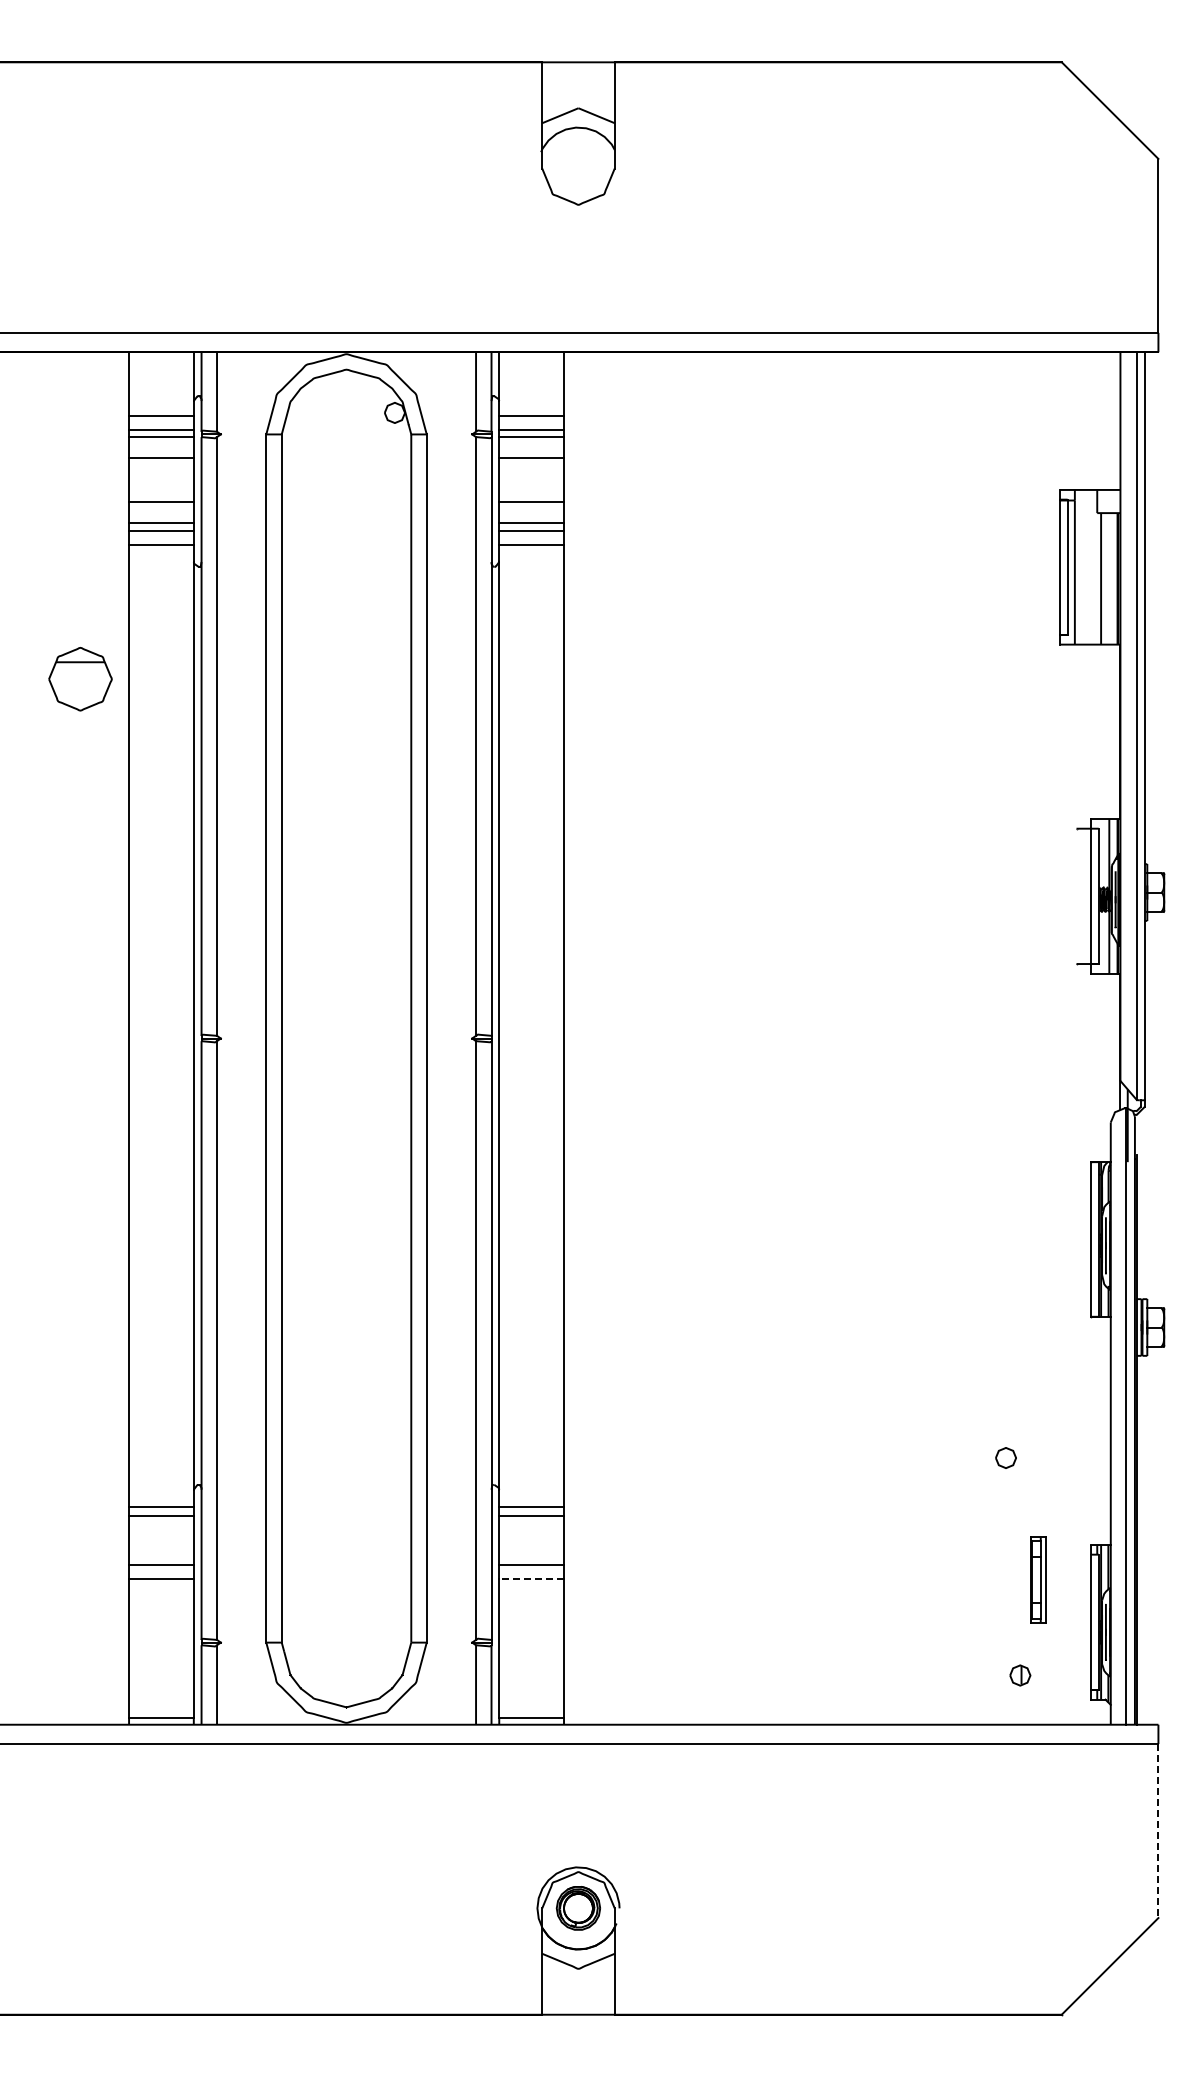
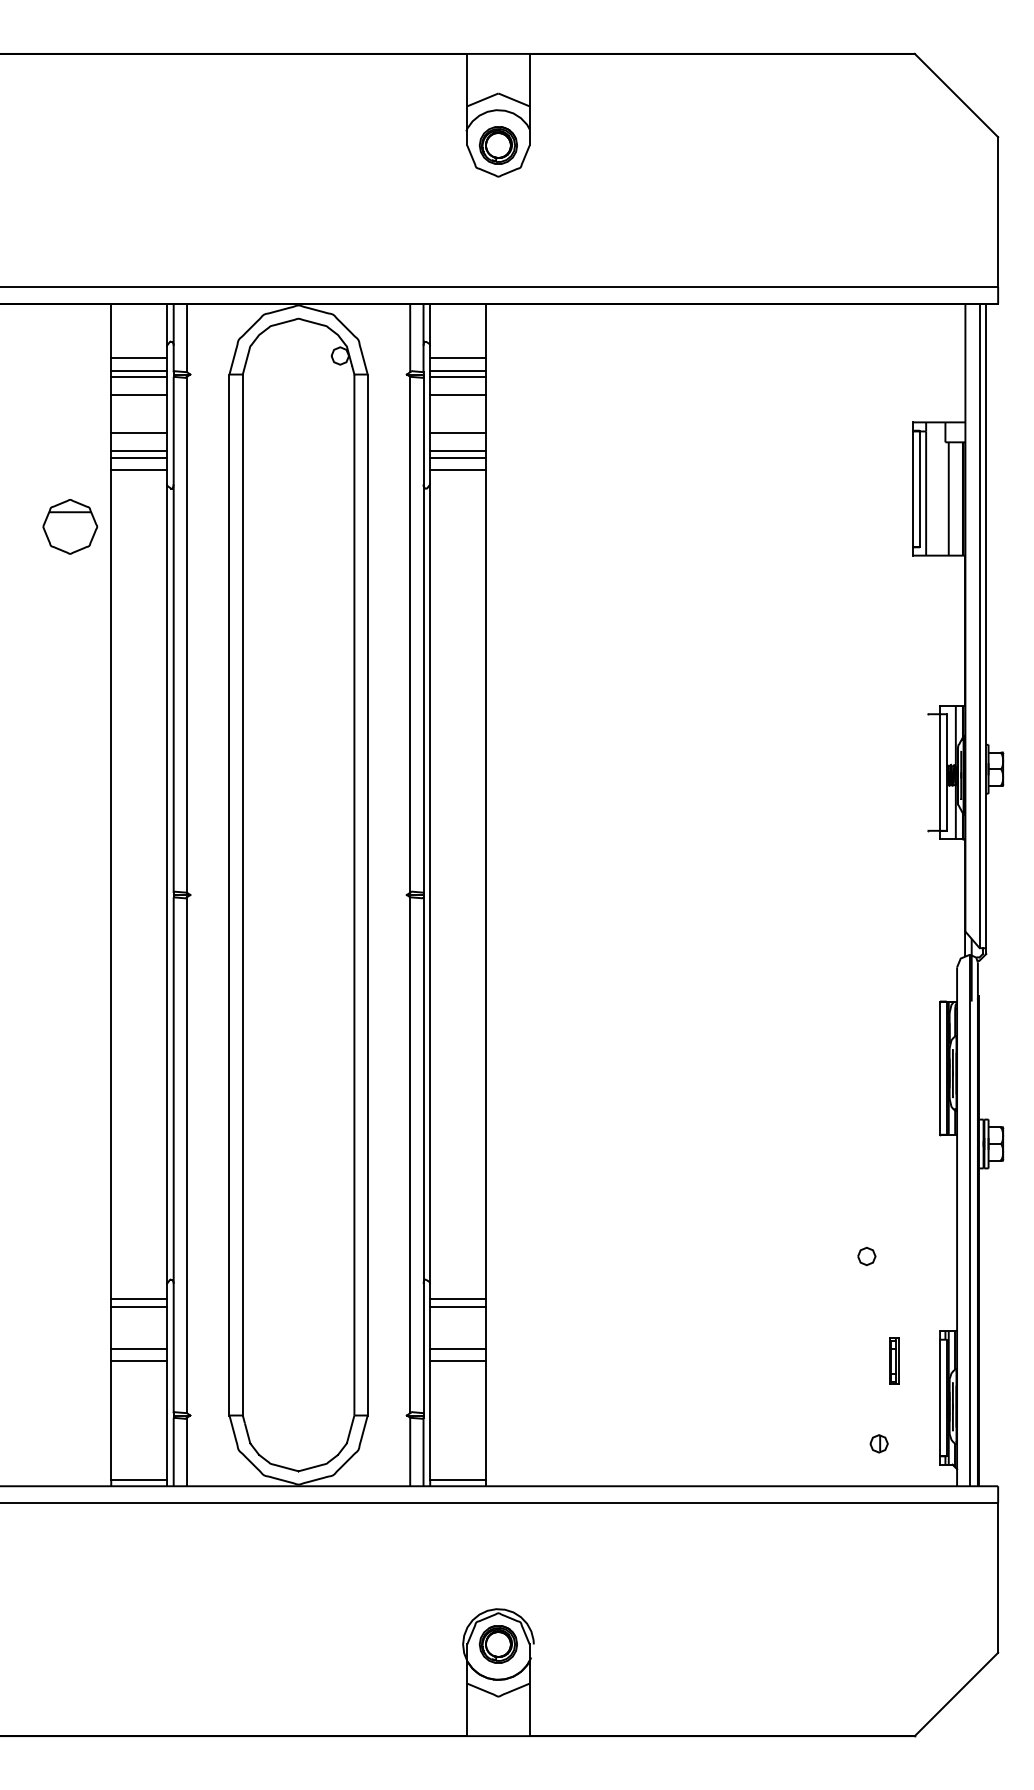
part: (578, 168) -> (498, 145), added
part: (80, 679) -> (70, 527), moved
line: (531, 1579) -> (457, 1361), dashed -> solid
part: (1037, 1579) -> (893, 1361), size x0.62
line: (1158, 1831) -> (998, 1578), dashed -> solid

